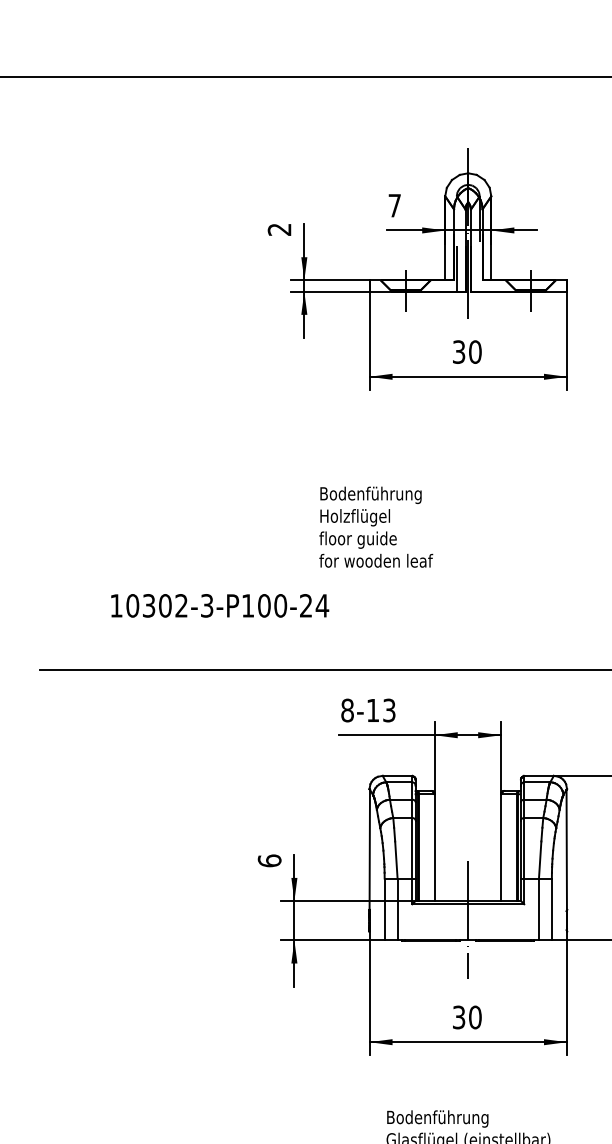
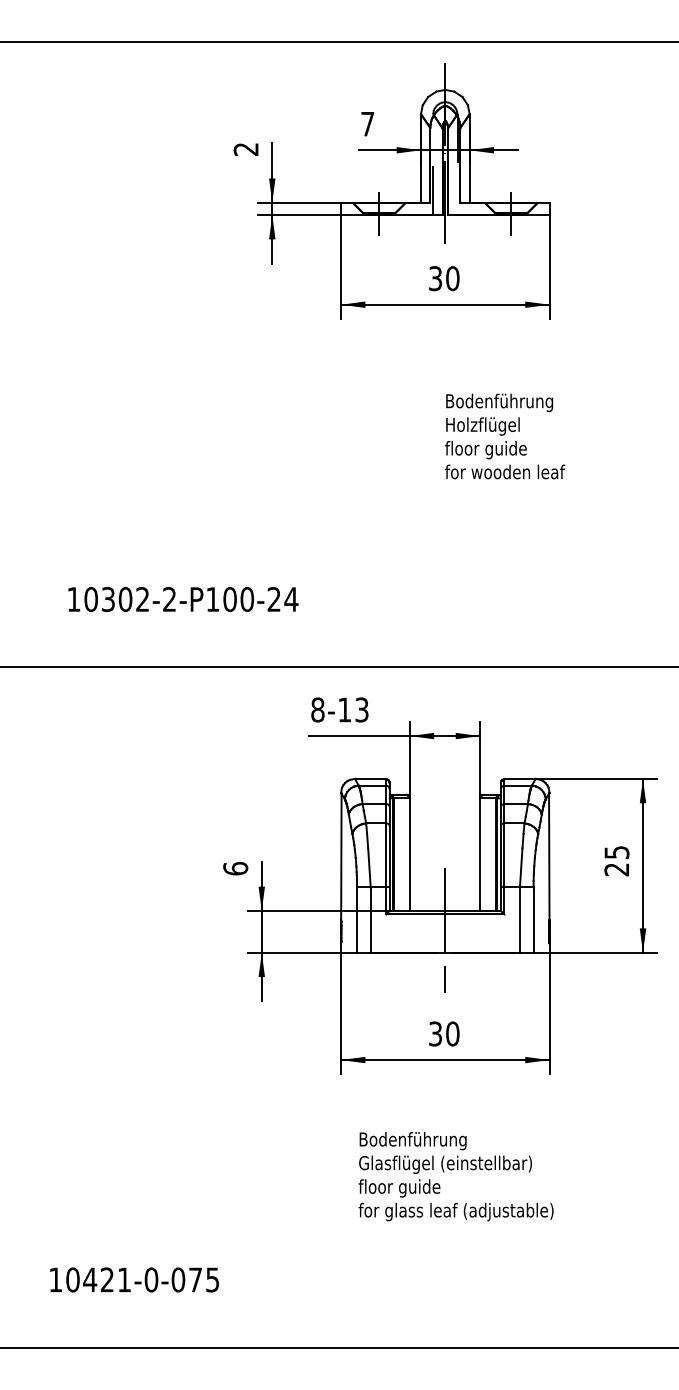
part: (417, 279) -> (391, 202), moved
text: (376, 527) -> (505, 436), moved
text: (206, 605) -> (169, 599), 10302-3-P100-24 -> 10302-2-P100-24

